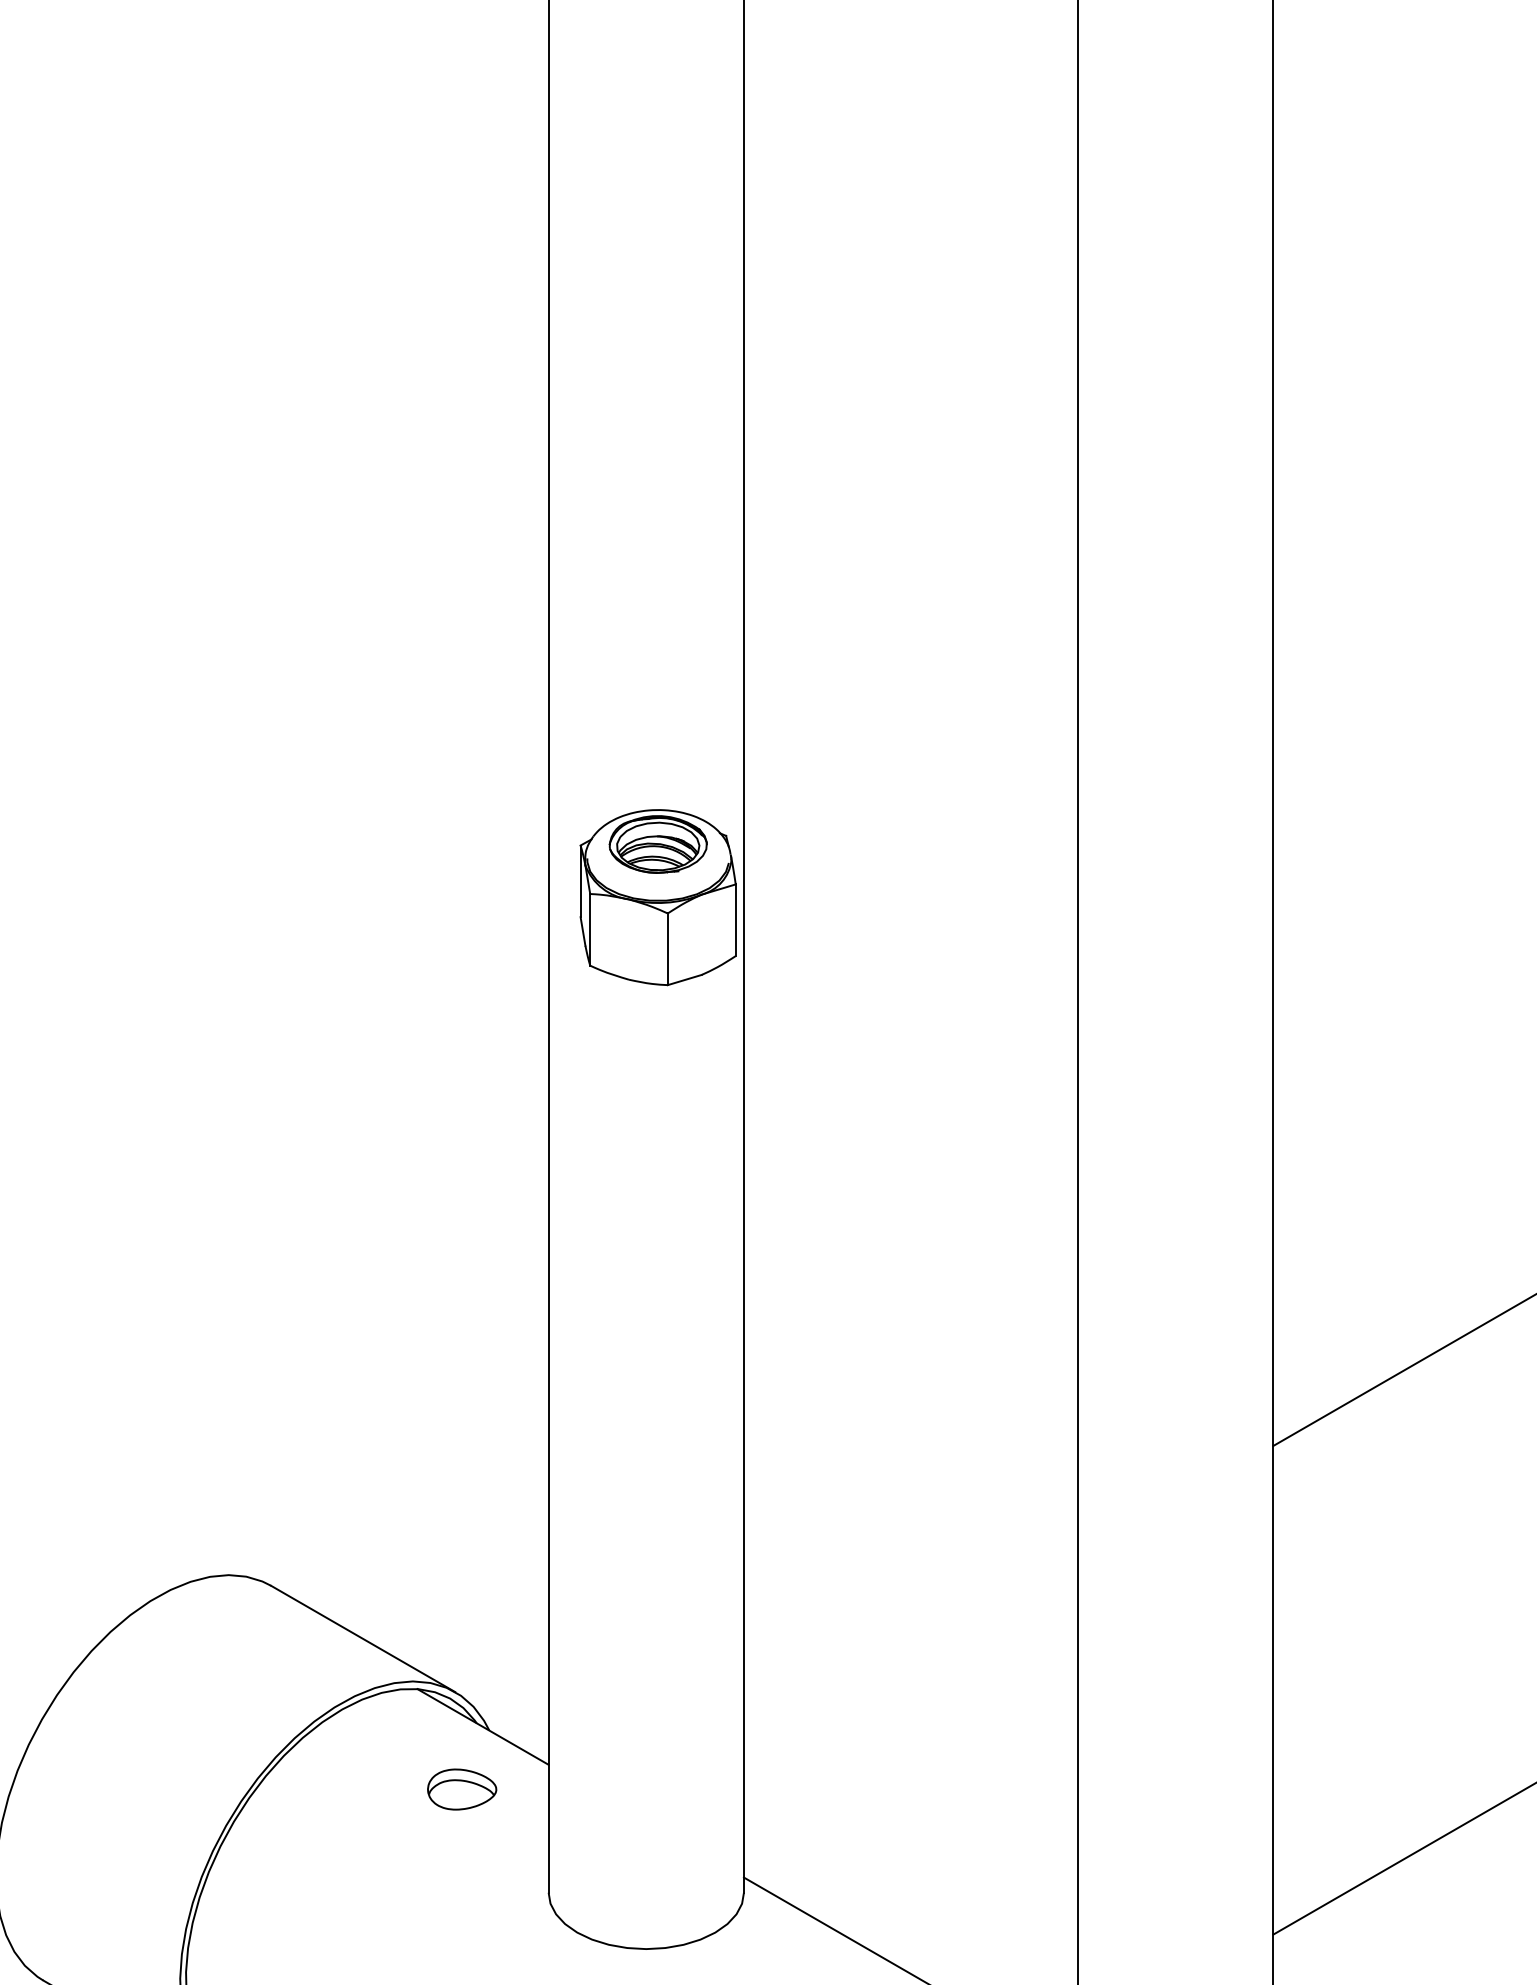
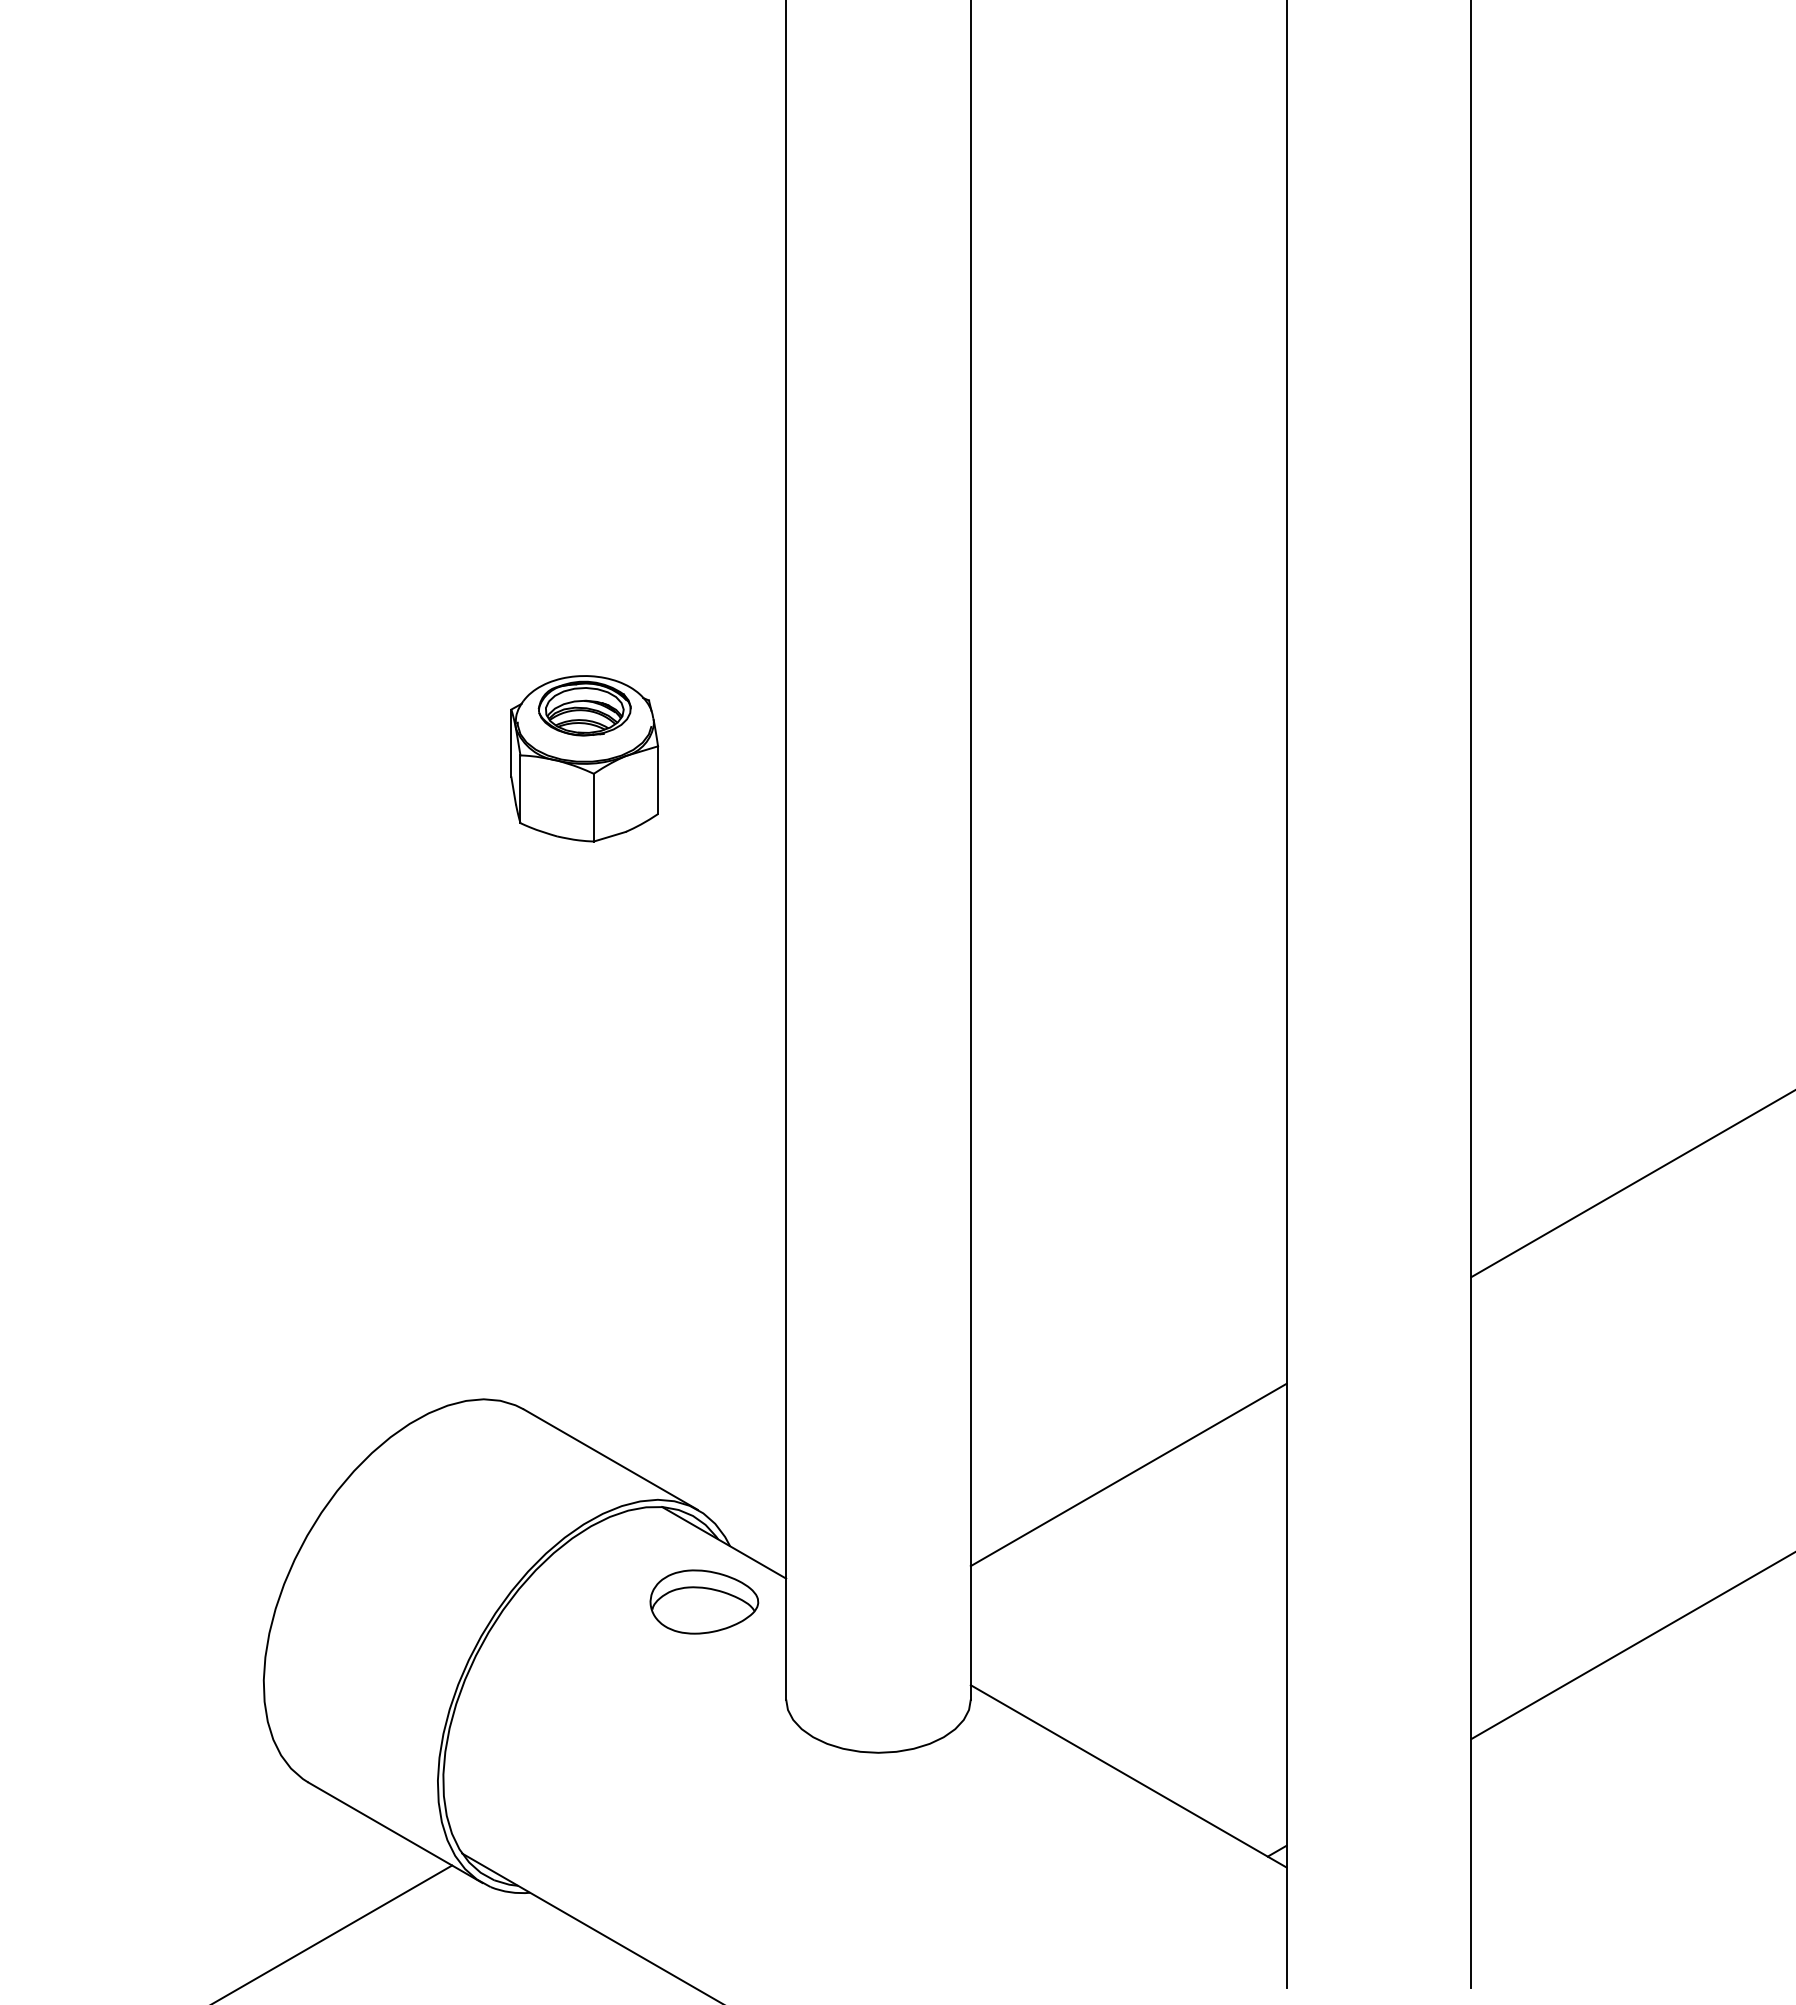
part: (657, 897) -> (584, 758), moved
line: (910, 1654) -> (1128, 1474), added
part: (462, 1789) -> (704, 1601), size x1.67

